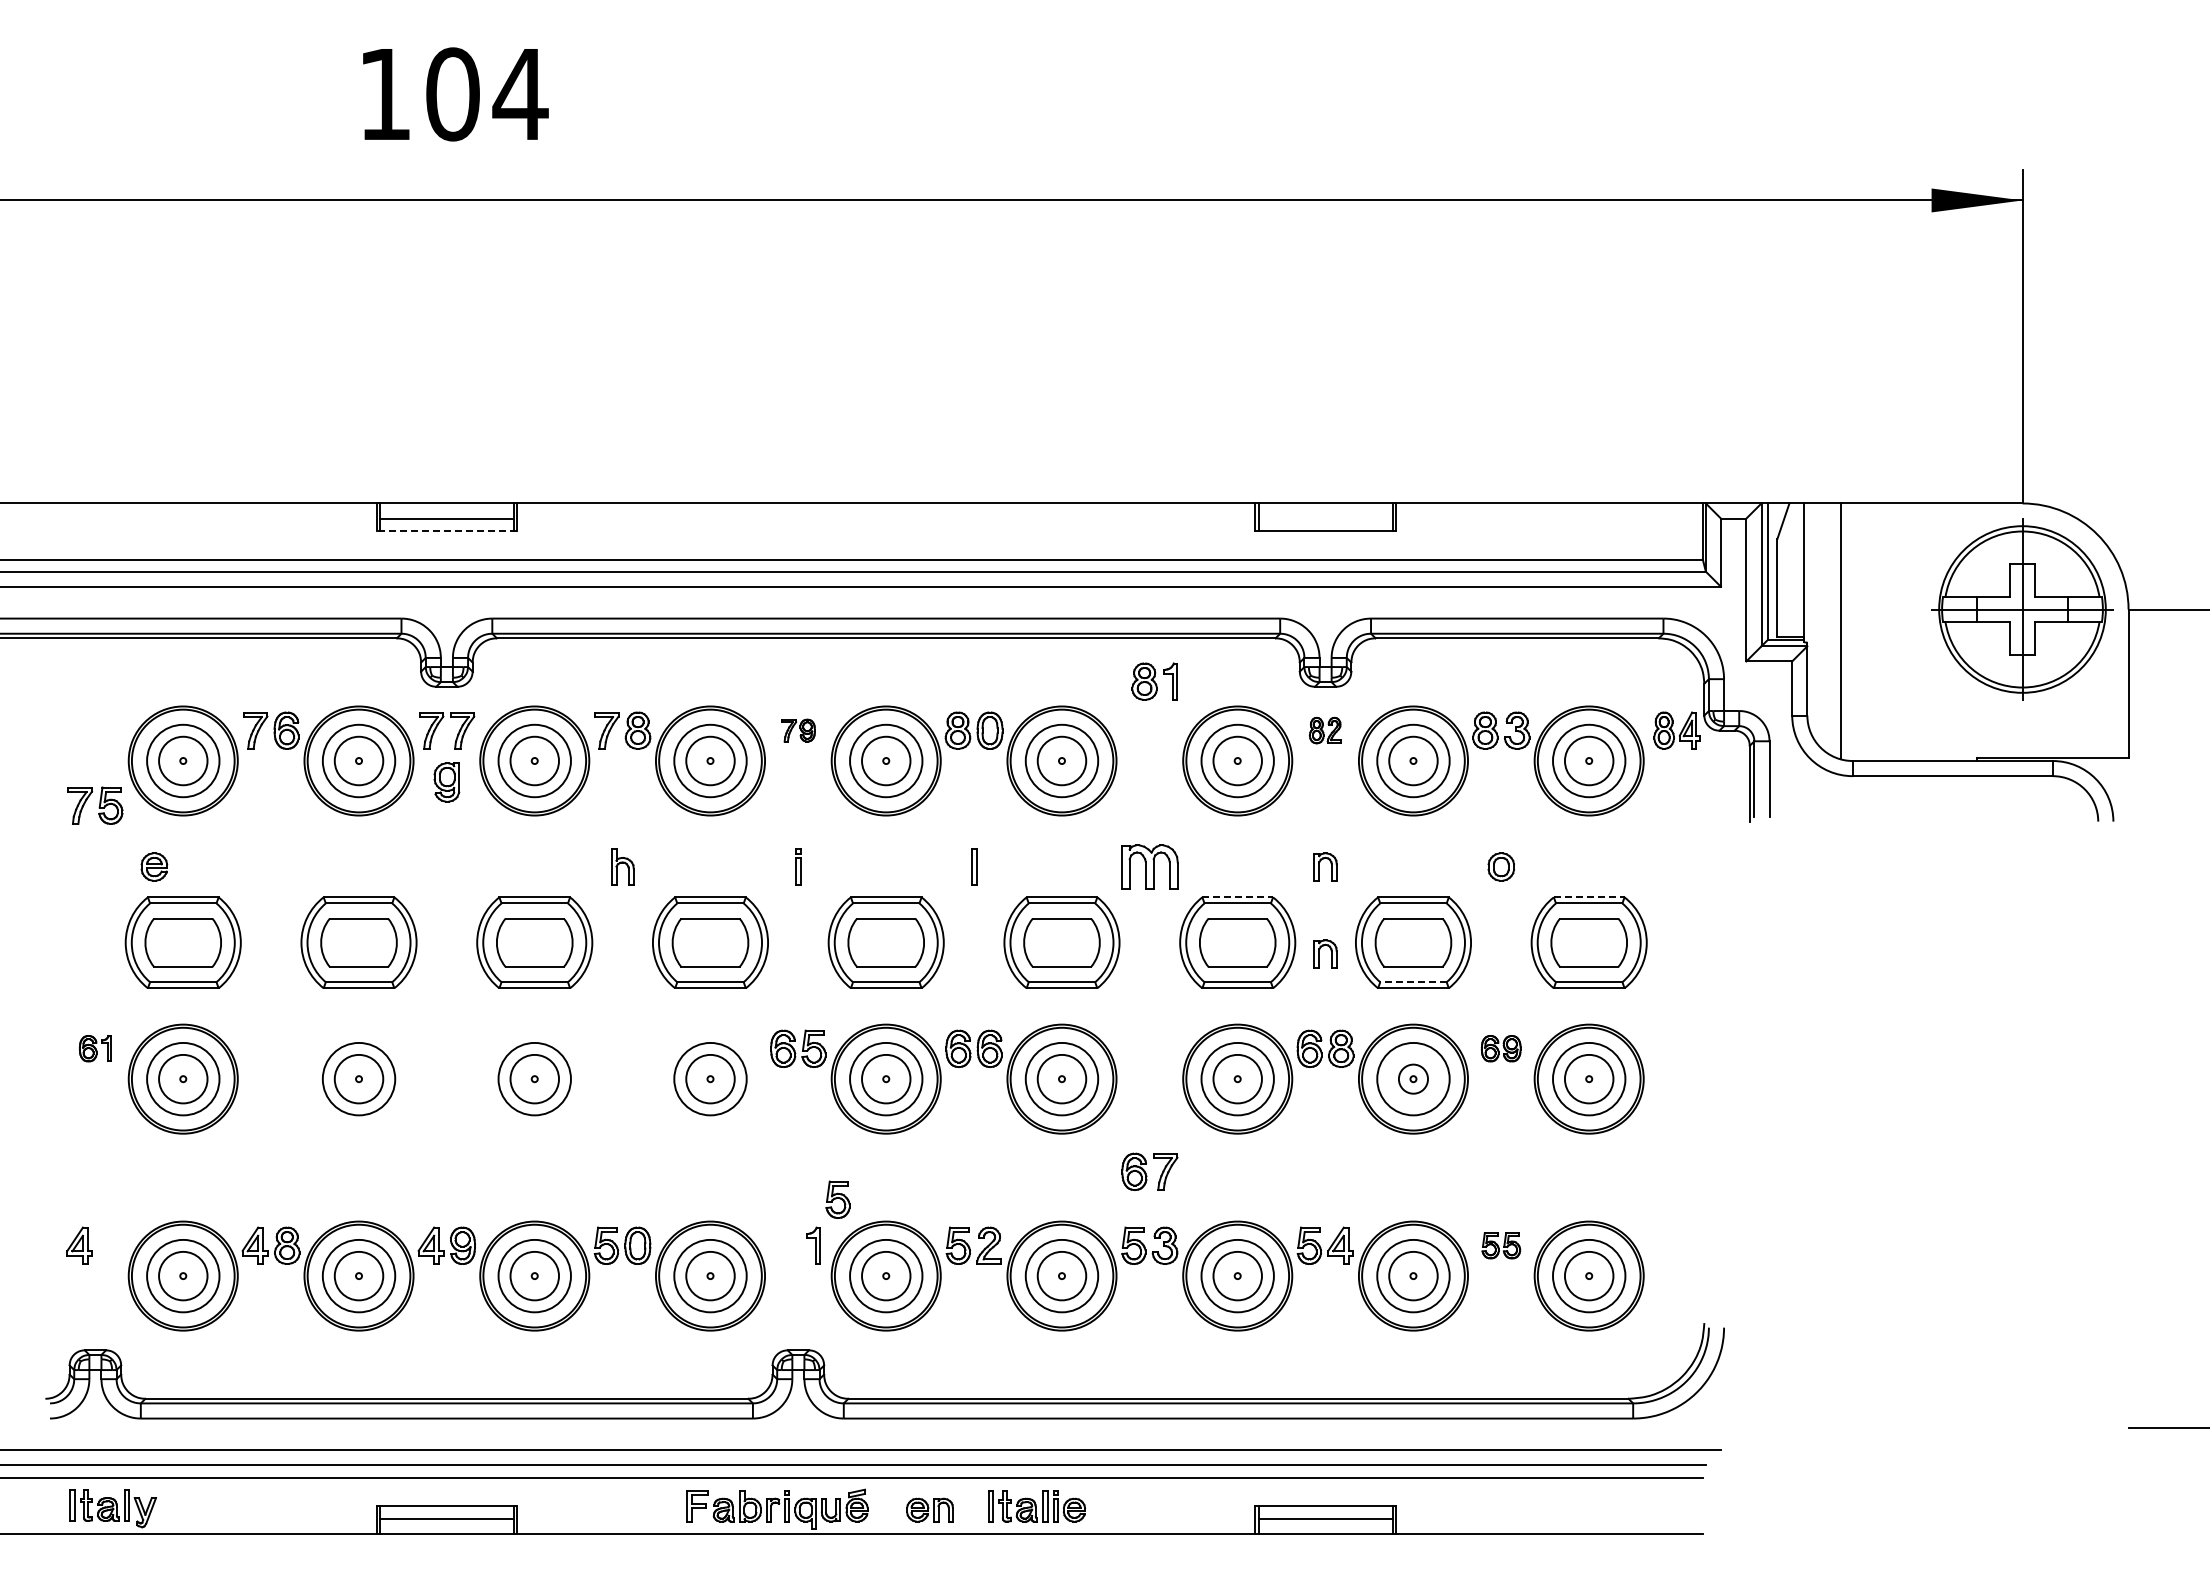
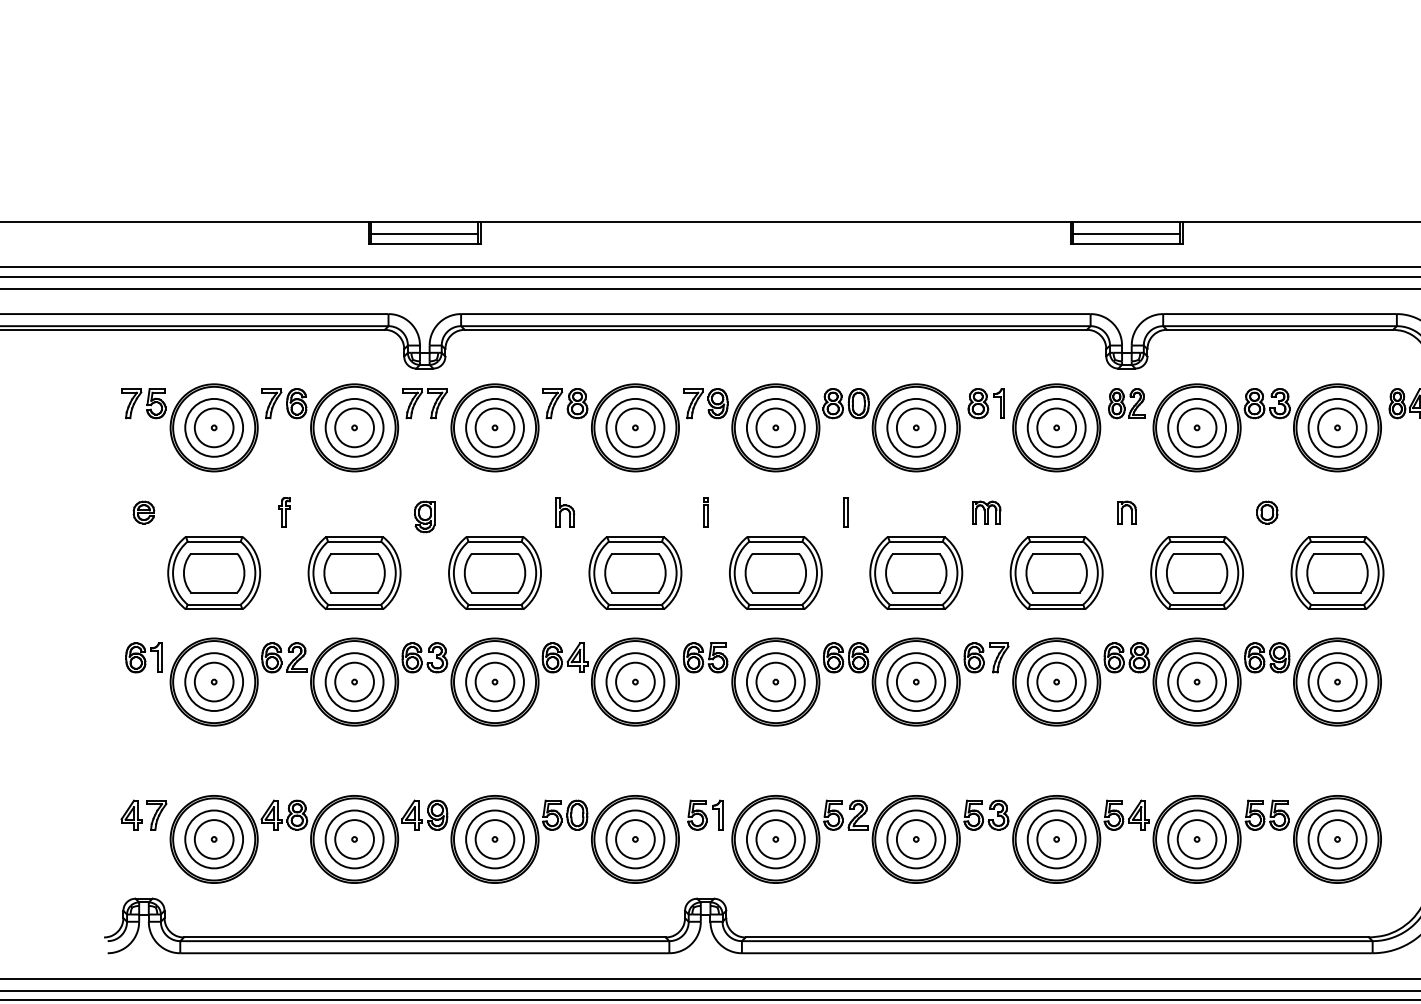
line: (1325, 518) -> (1126, 234), added
line: (446, 530) -> (424, 243), dashed -> solid
part: (1154, 681) -> (986, 403), moved
part: (798, 730) -> (705, 403), size x1.67
part: (1325, 730) -> (1126, 403), size x1.43
part: (446, 782) -> (424, 516), moved
part: (95, 805) -> (144, 403), moved
part: (154, 866) -> (144, 512), moved
part: (270, 866) -> (283, 512), added
part: (1149, 866) -> (986, 512), size x0.62
line: (1238, 897) -> (1057, 536), dashed -> solid
line: (1589, 897) -> (1337, 536), dashed -> solid
part: (1325, 953) -> (1126, 581), removed
line: (1412, 982) -> (1196, 604), dashed -> solid
part: (95, 1048) -> (144, 657), size x1.43
part: (1500, 1048) -> (1266, 657), size x1.43
part: (503, 1078) -> (470, 681), added
circle: (1413, 1078) -> (1197, 681), size x1.67
part: (1149, 1171) -> (986, 657), moved
part: (837, 1199) -> (696, 814), moved
part: (111, 1245) -> (156, 814), added
part: (1501, 1245) -> (1267, 814), size x1.43

